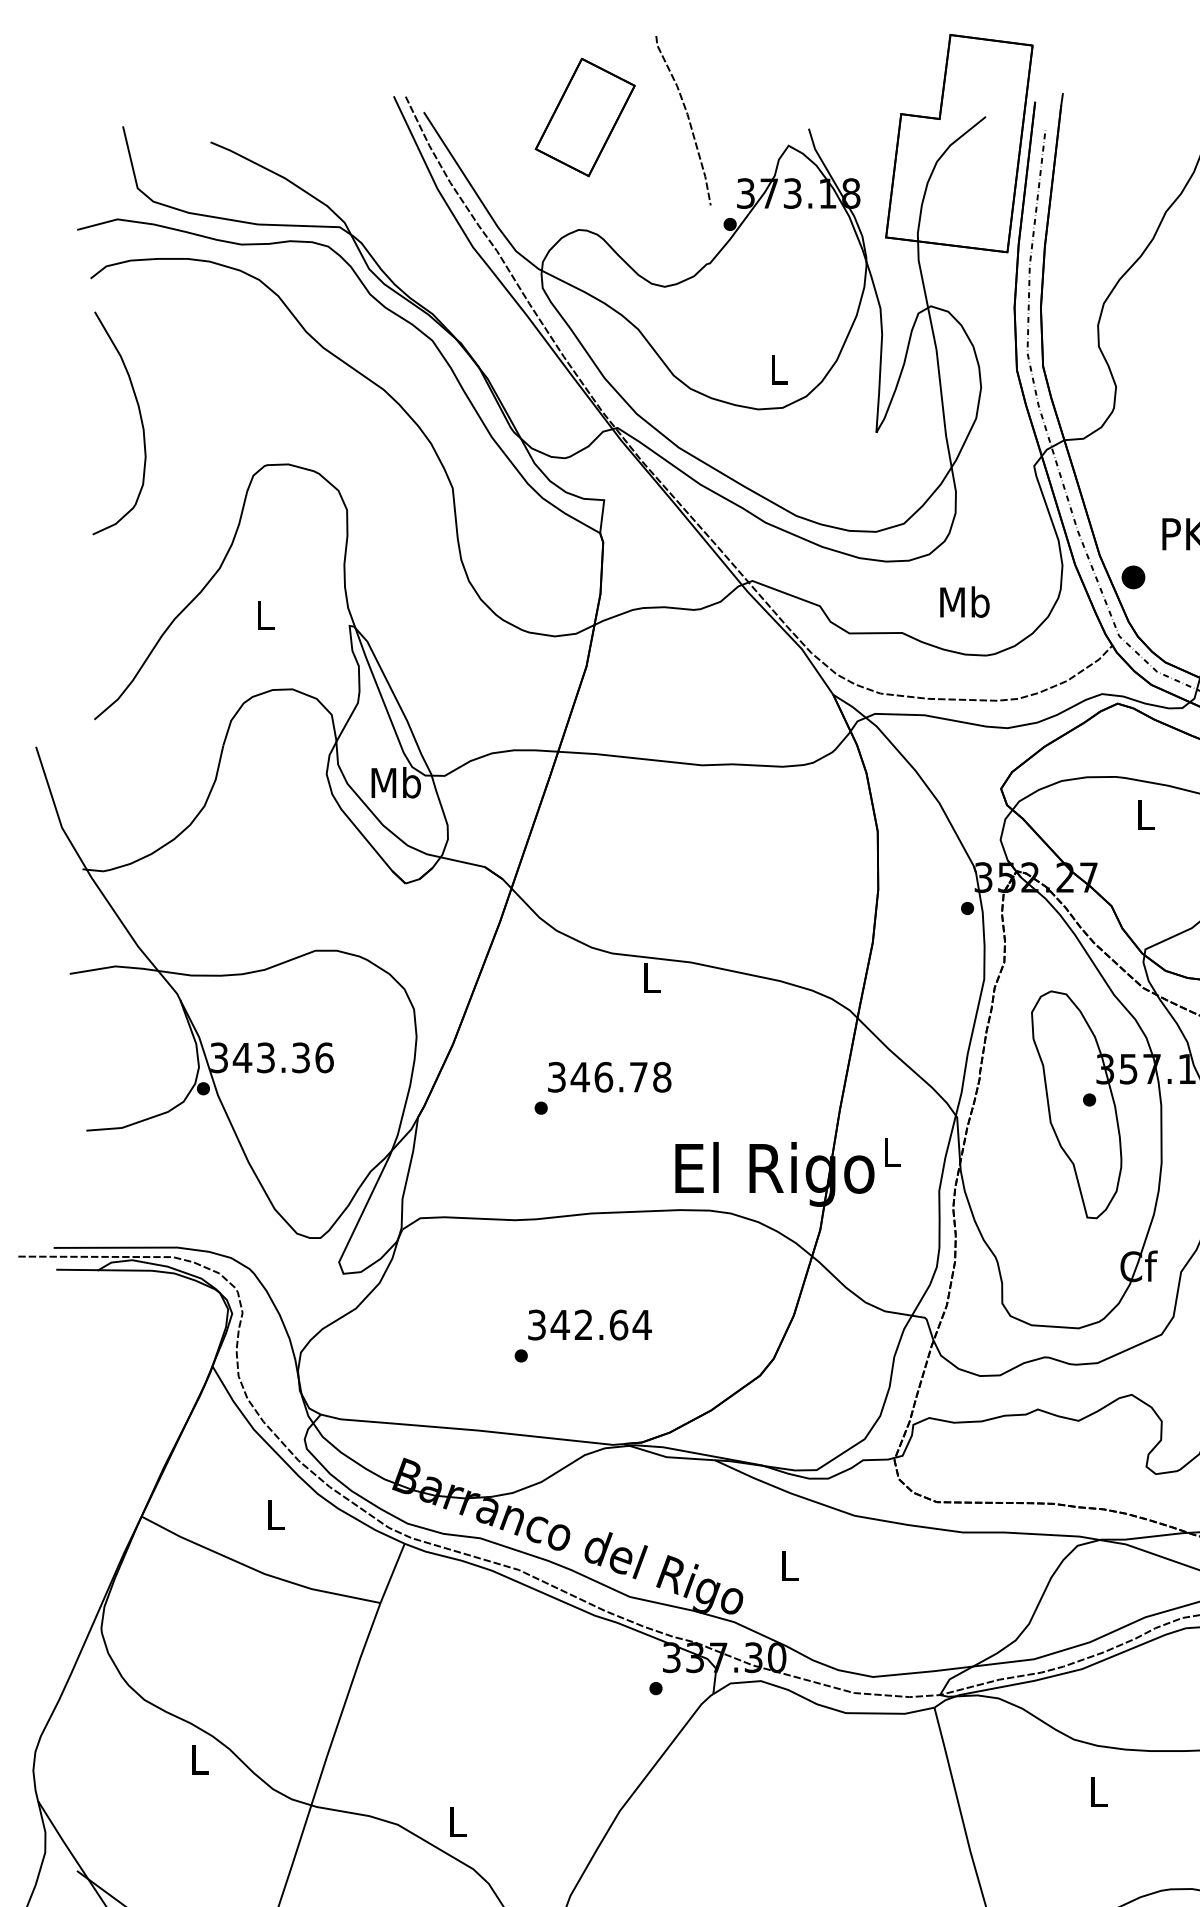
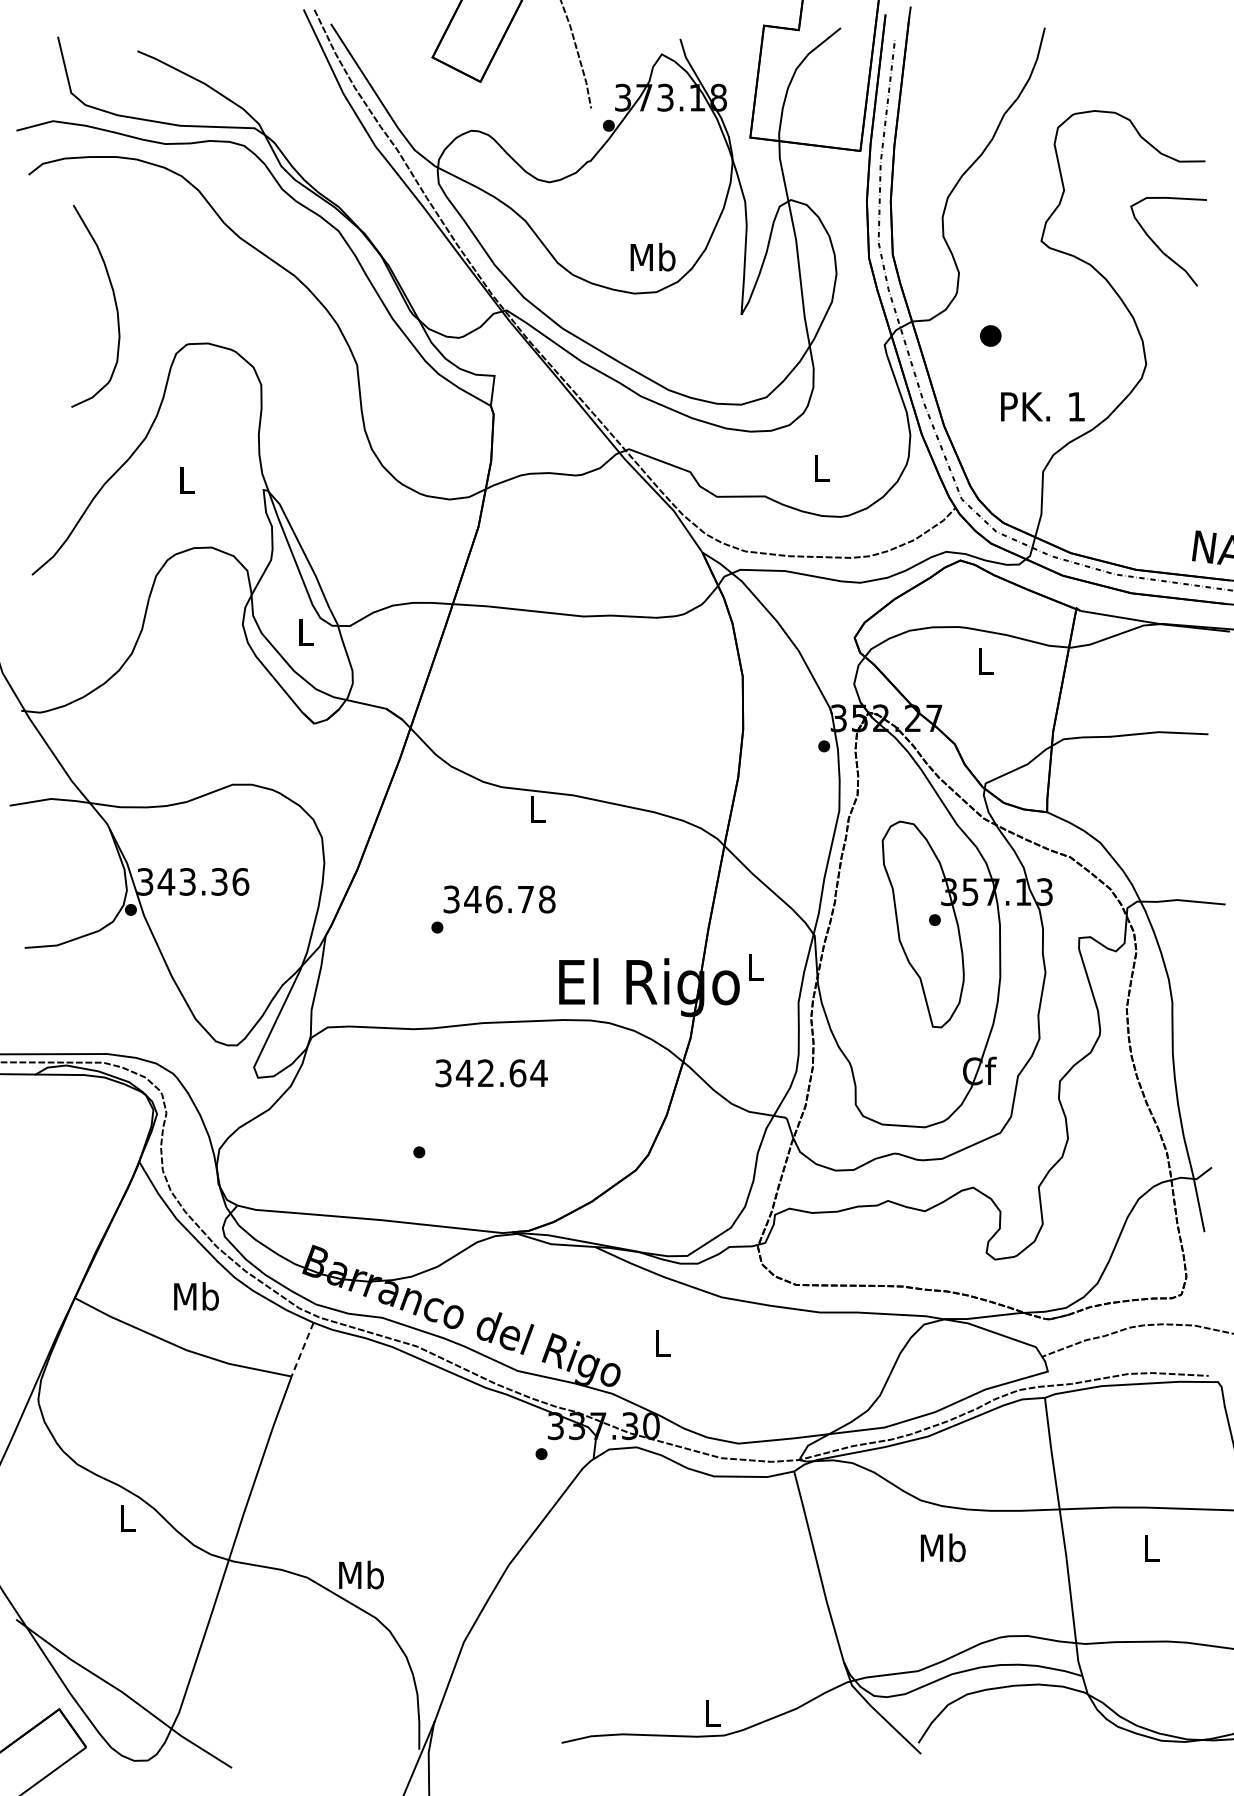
text: (778, 368) -> (652, 256), L -> Mb
curve: (140, 419) -> (114, 302), moved
part: (1133, 576) -> (990, 335), moved
text: (964, 602) -> (821, 468), Mb -> L
text: (395, 782) -> (305, 632), Mb -> L
text: (589, 1325) -> (491, 1073), moved
text: (275, 1514) -> (196, 1296), L -> Mb
line: (392, 1574) -> (302, 1350), solid -> dashed
text: (1097, 1791) -> (942, 1547), L -> Mb
text: (457, 1821) -> (361, 1574), L -> Mb

